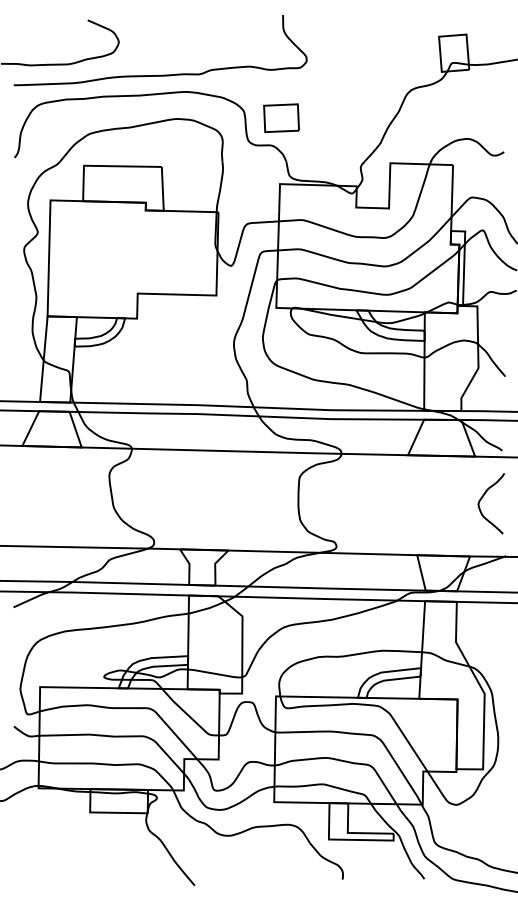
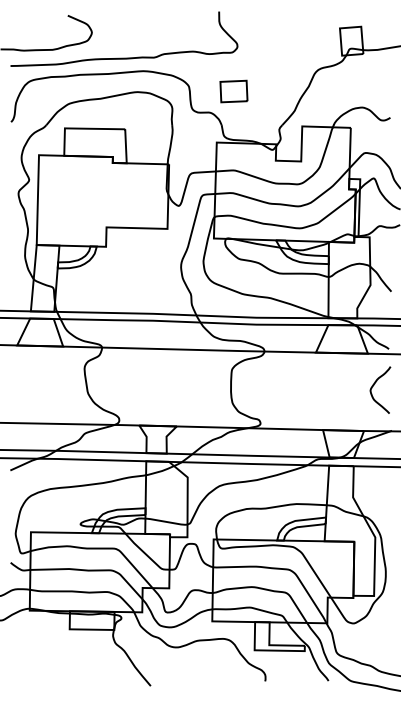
part: (280, 118) -> (233, 91), moved

